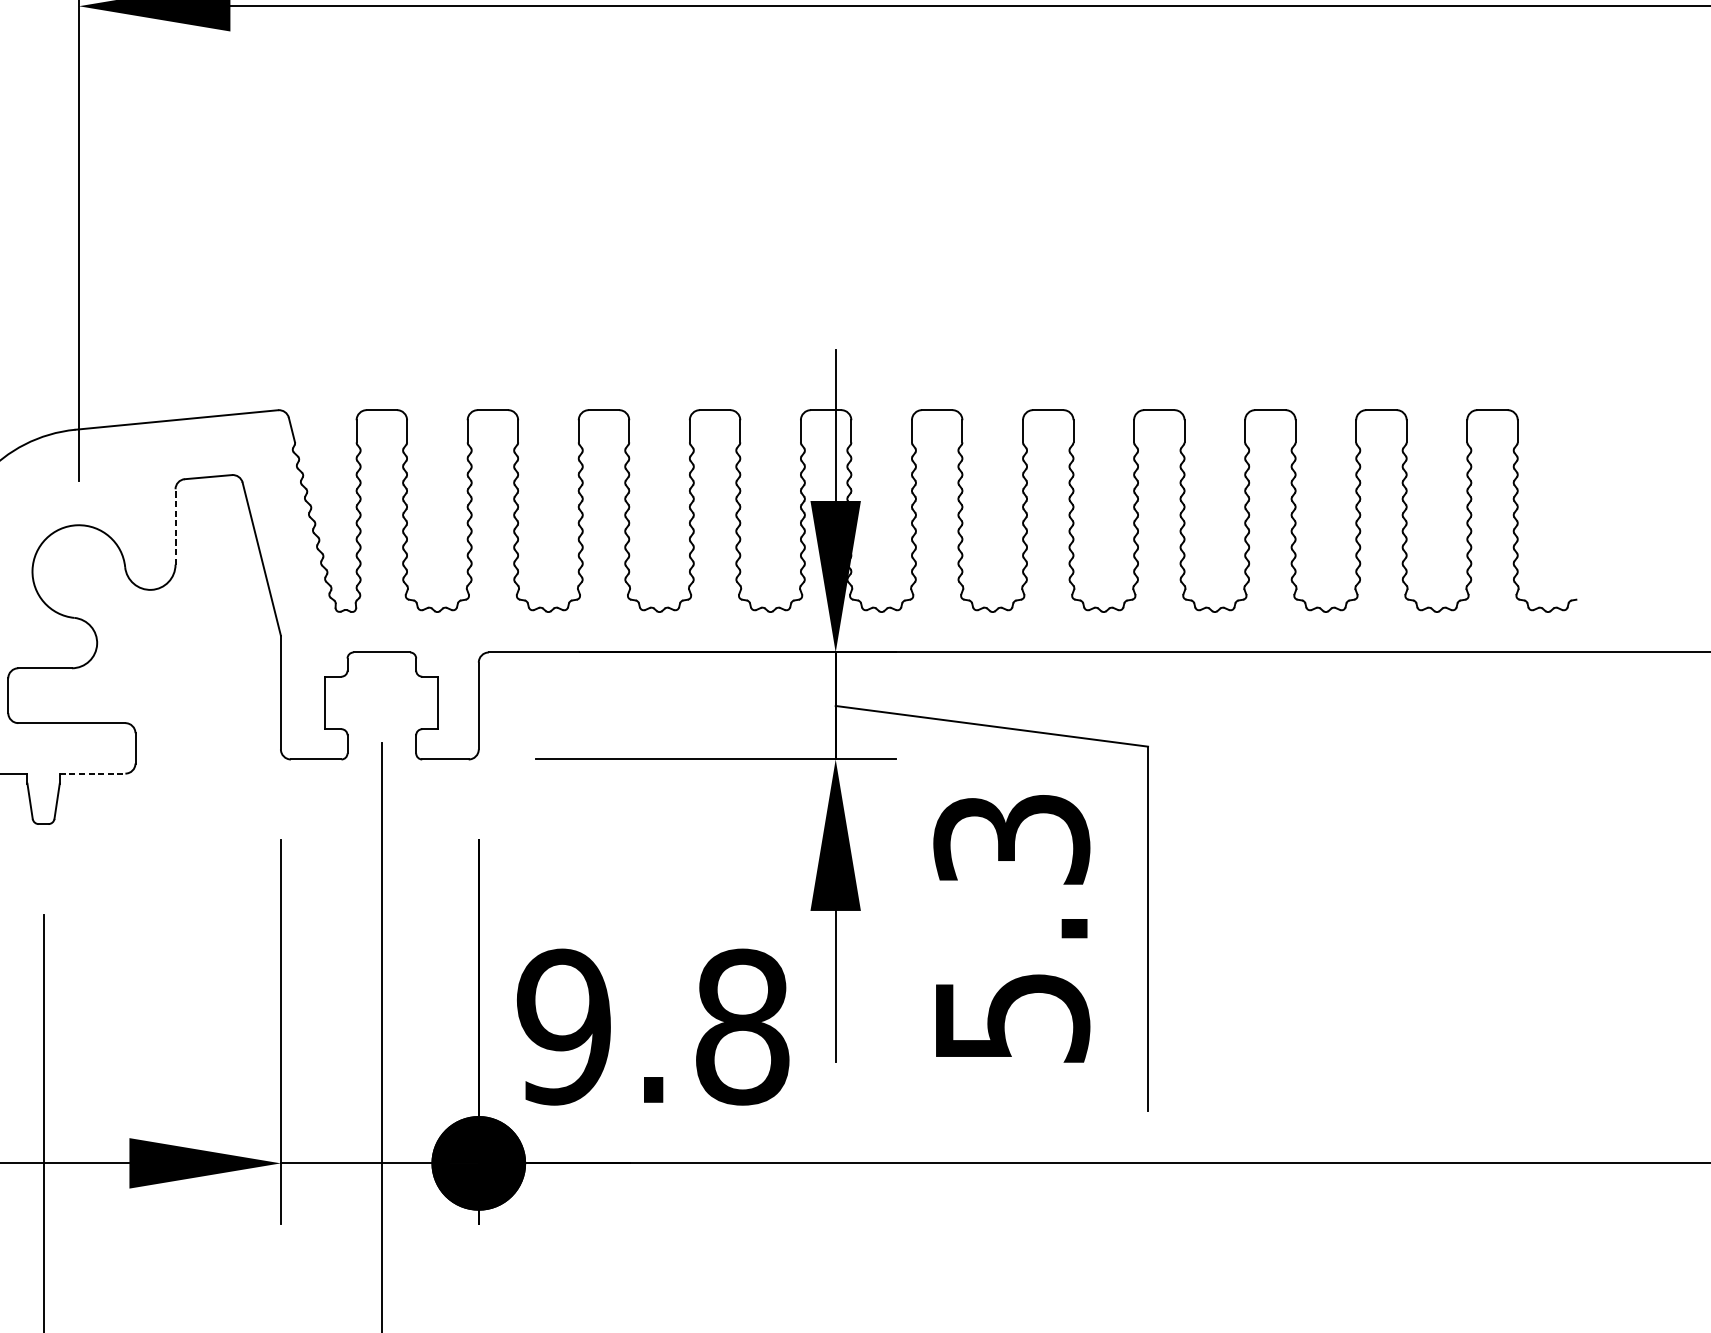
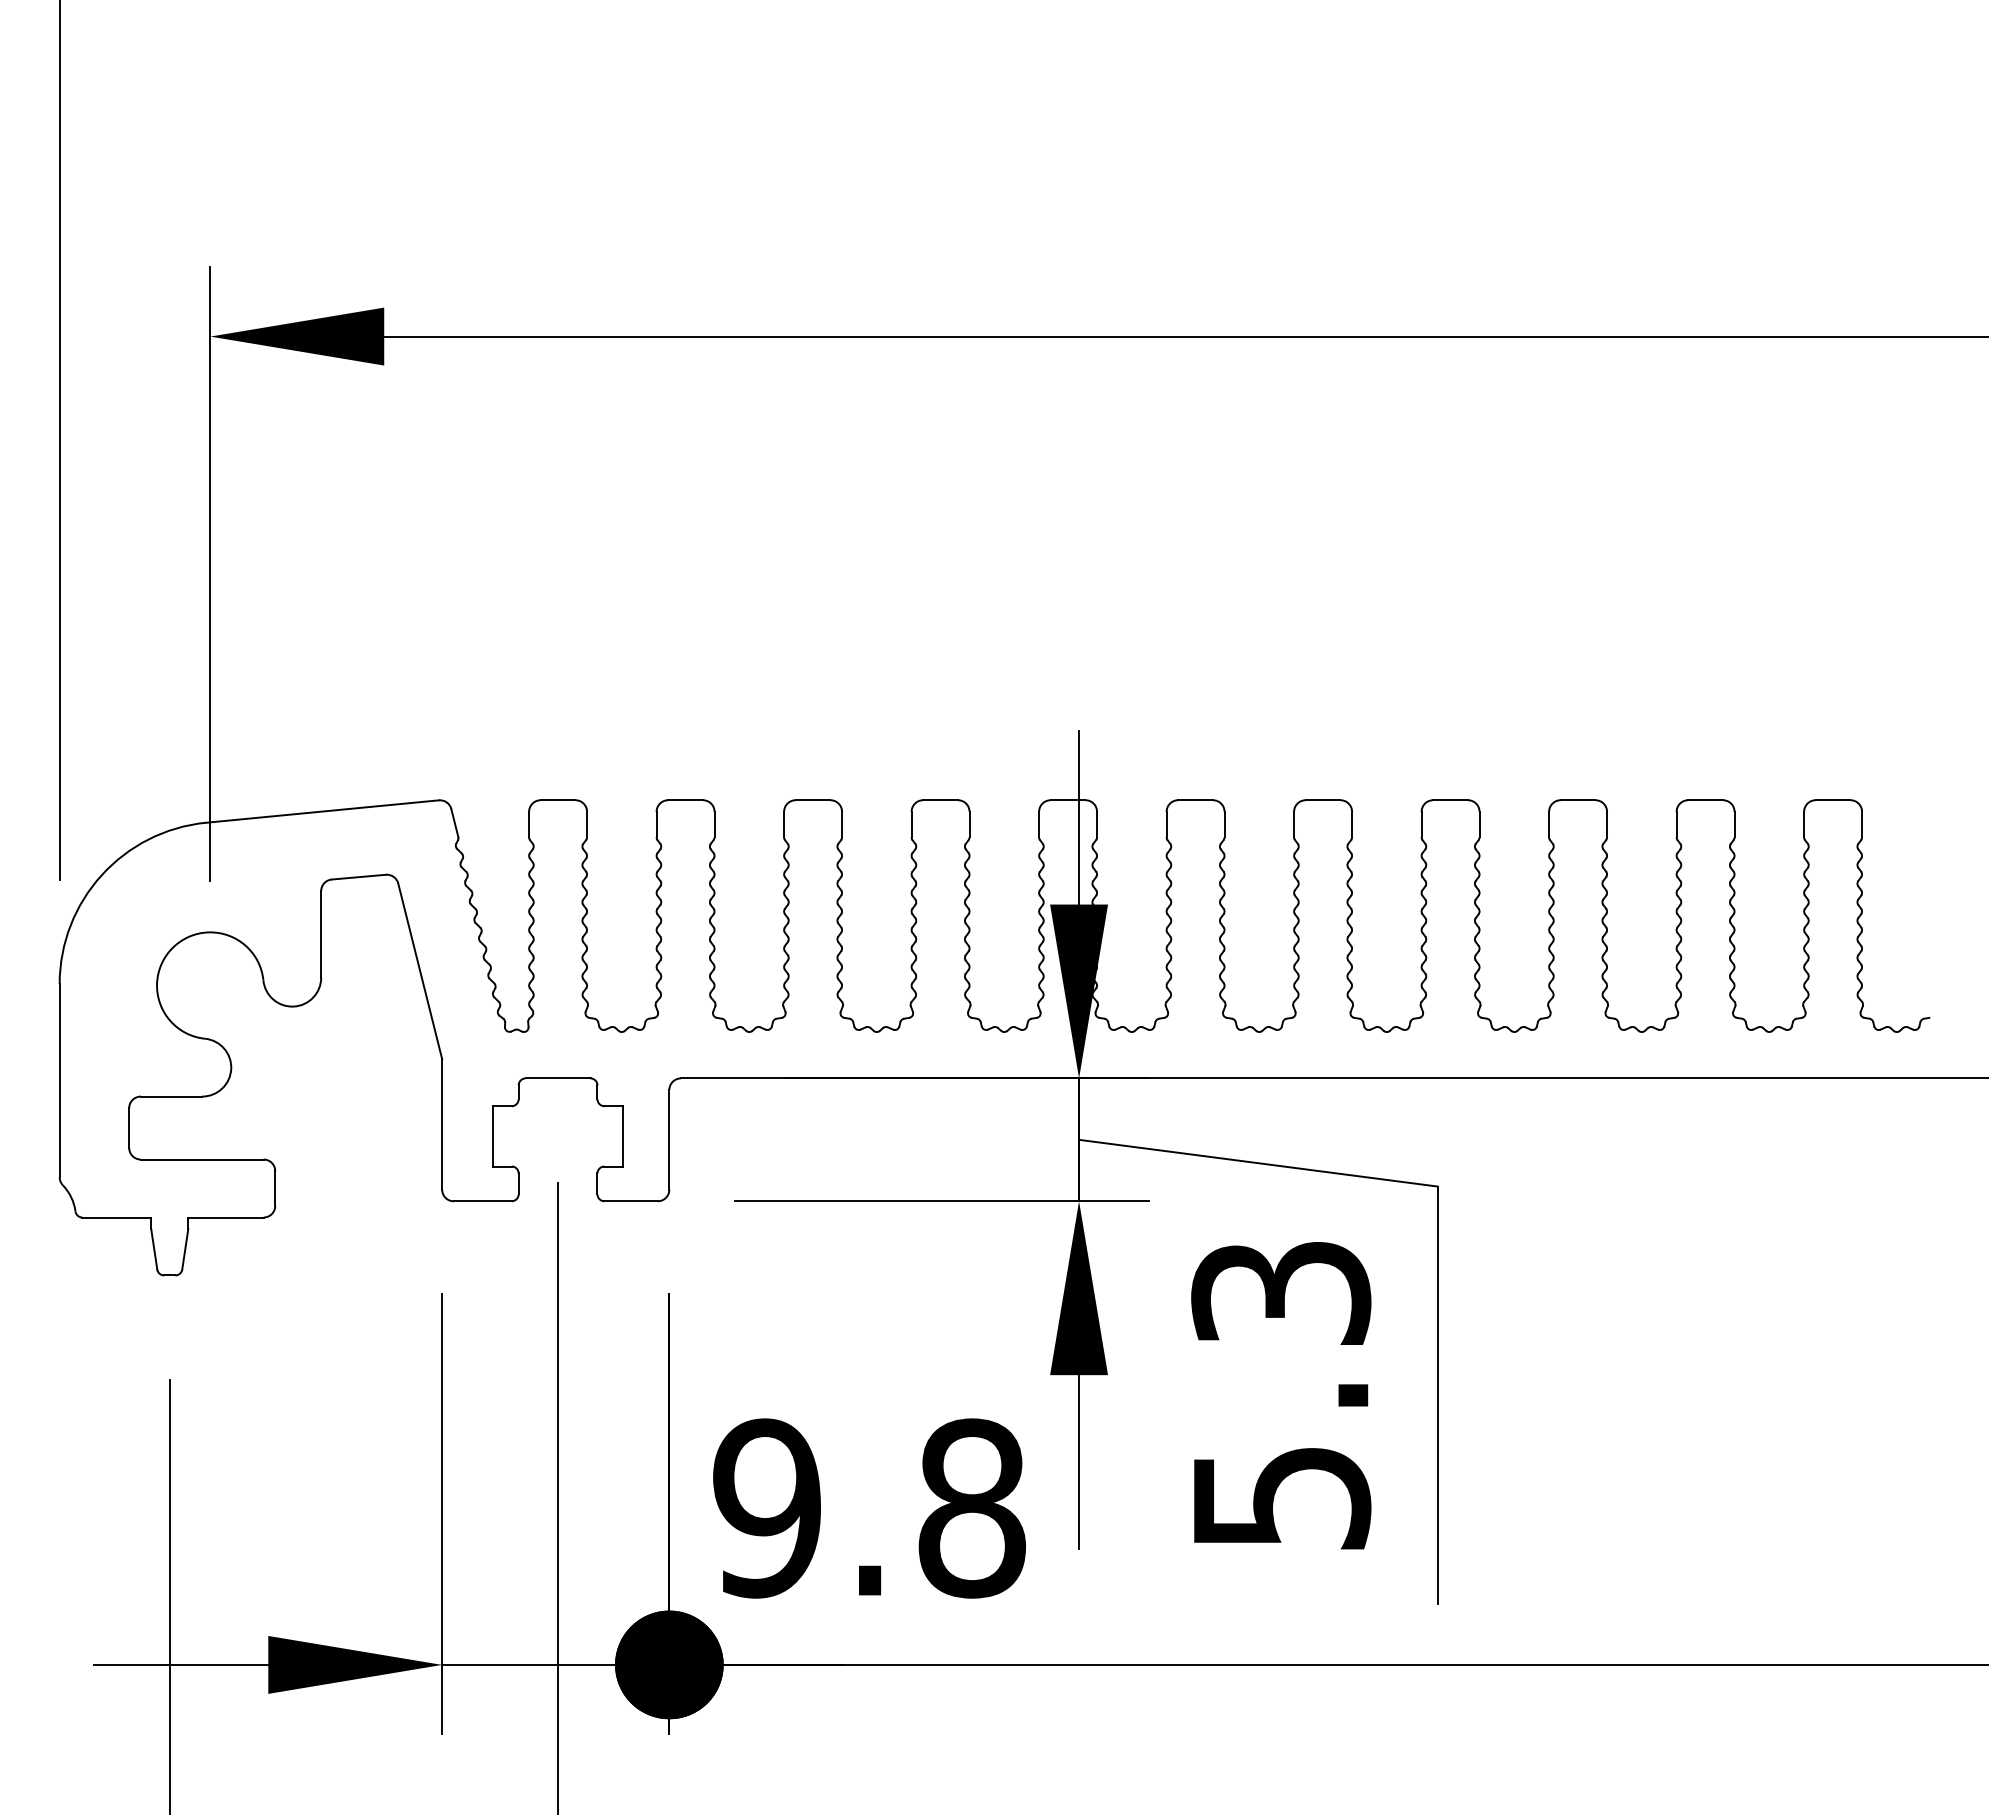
line: (175, 526) -> (321, 933), dashed -> solid
line: (93, 773) -> (226, 1217), dashed -> solid

